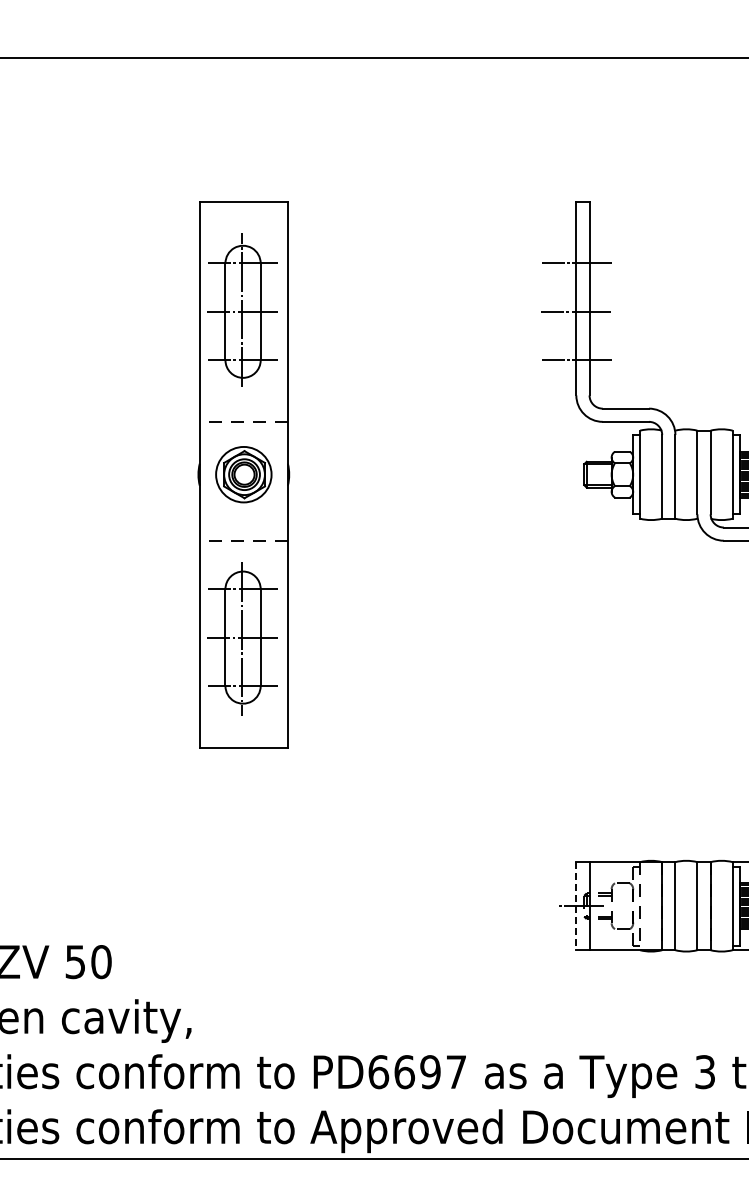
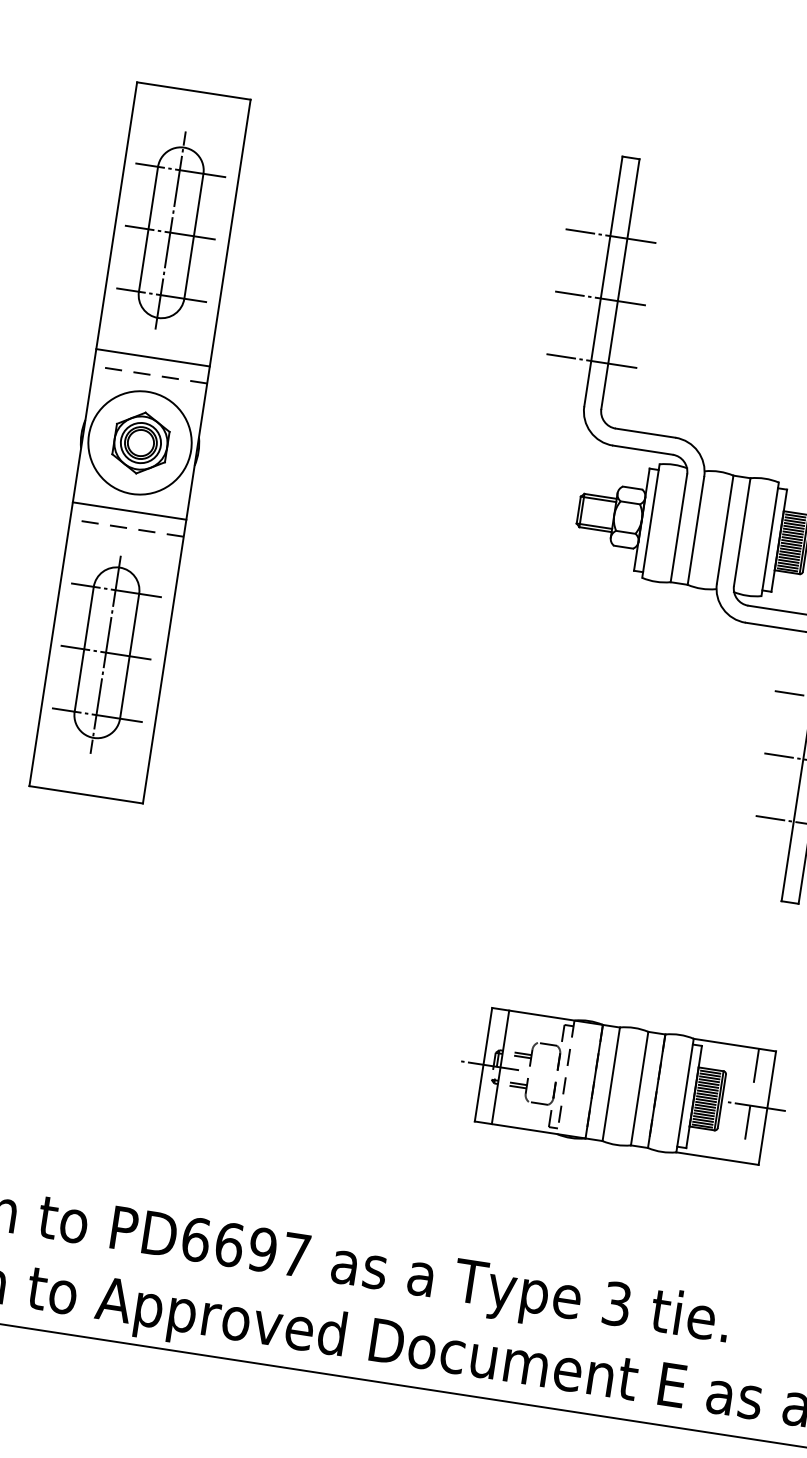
line: (243, 408) -> (152, 357), added
circle: (243, 474) -> (139, 442), size x1.43
line: (243, 527) -> (129, 510), added
line: (576, 906) -> (483, 1065), dashed -> solid

